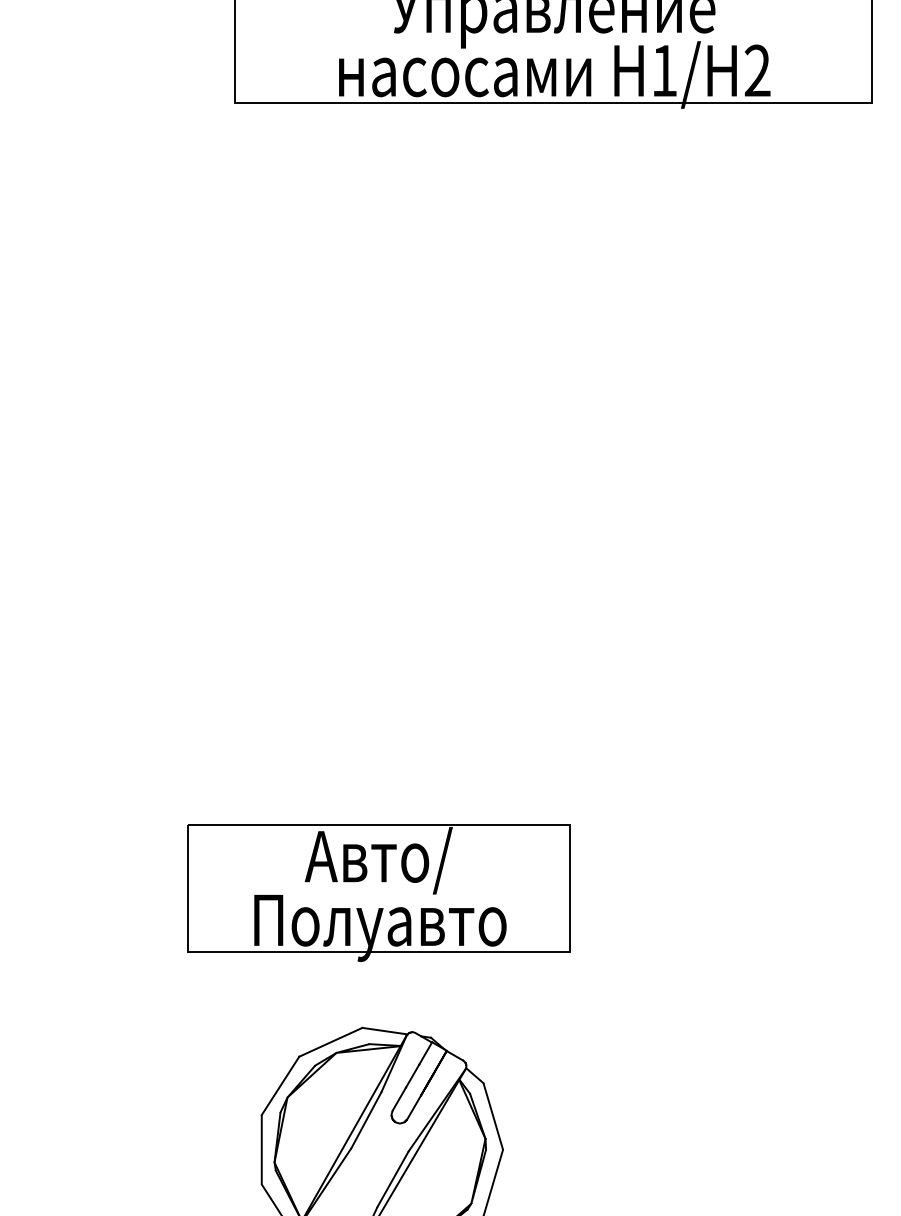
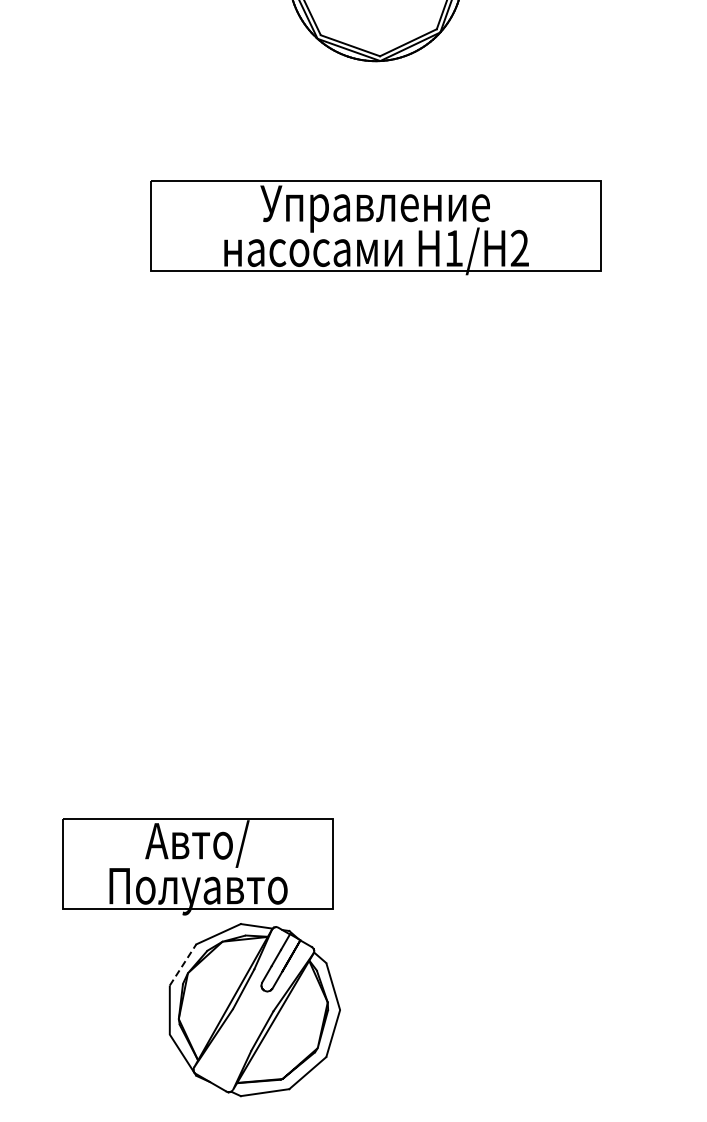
part: (378, 892) -> (197, 866), moved
line: (281, 1085) -> (183, 964), solid -> dashed

